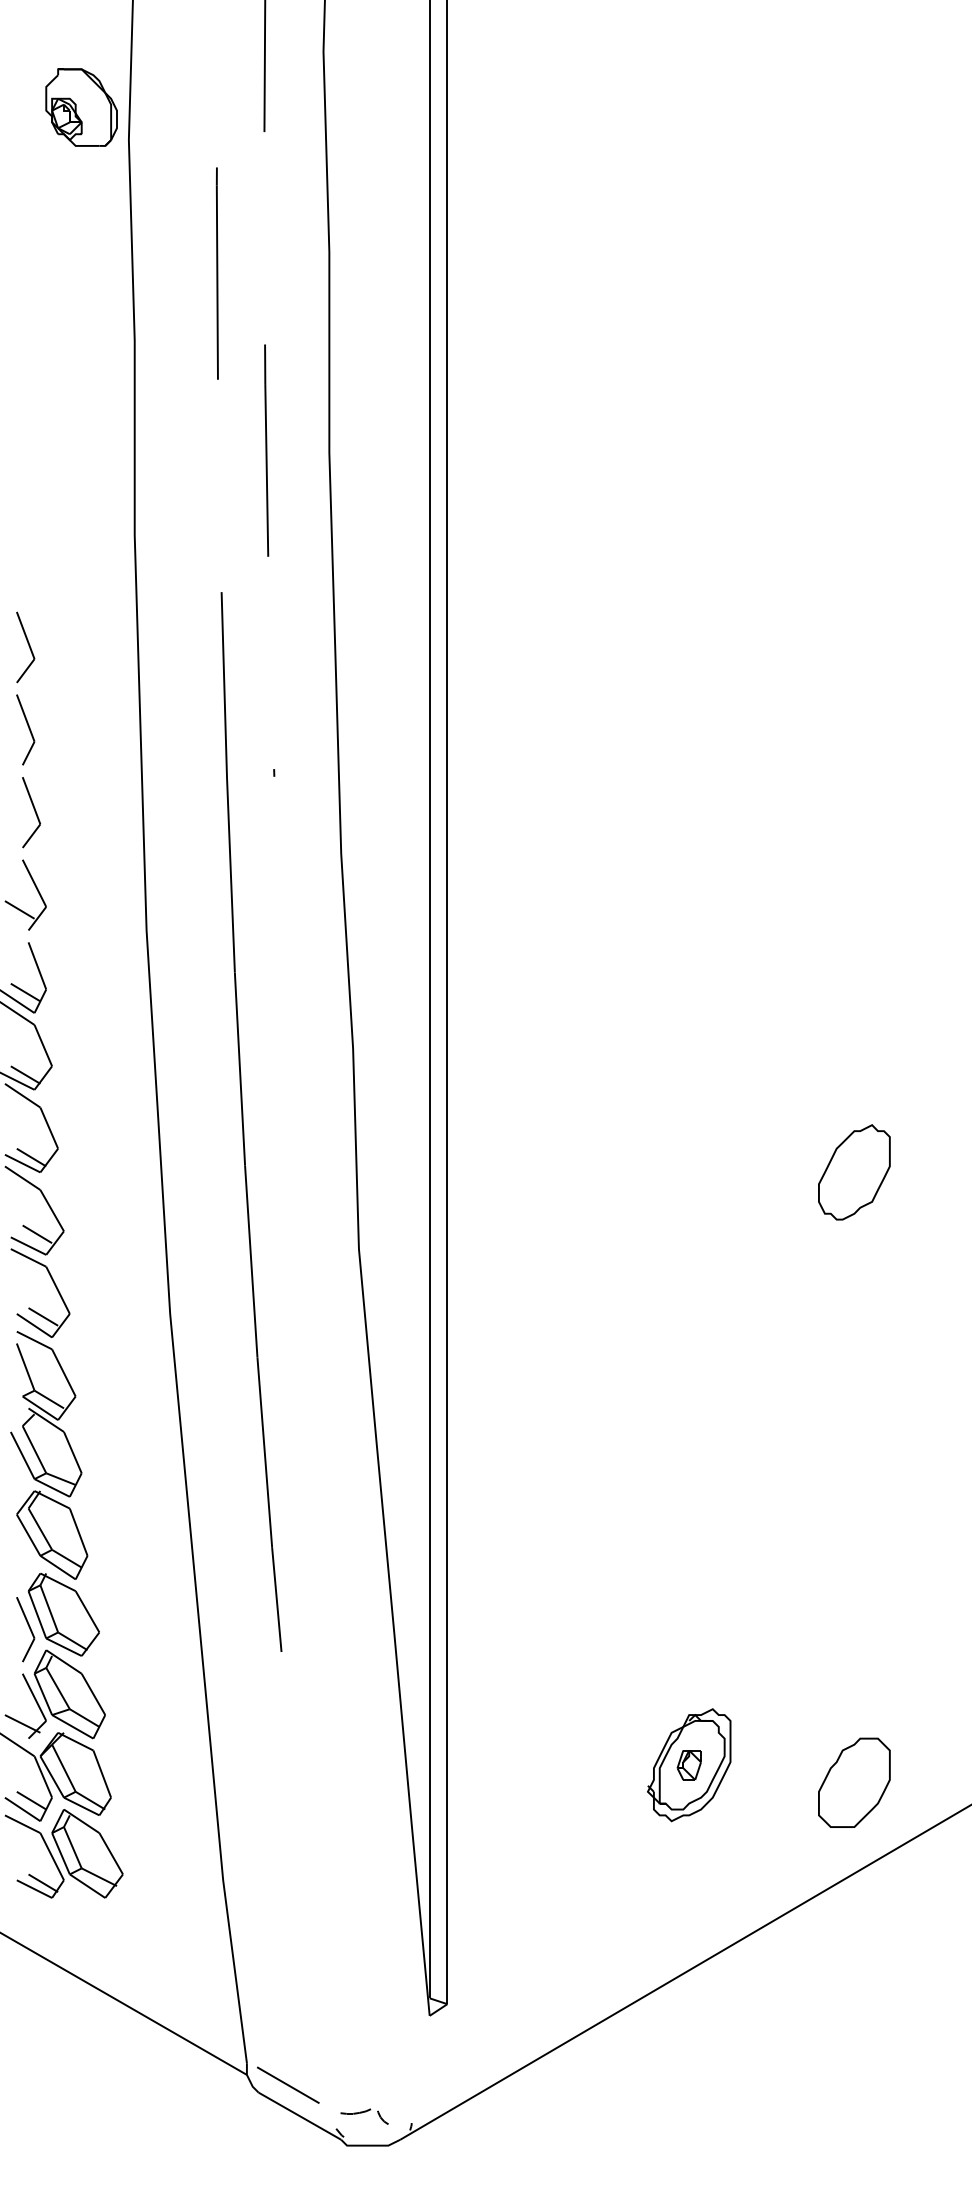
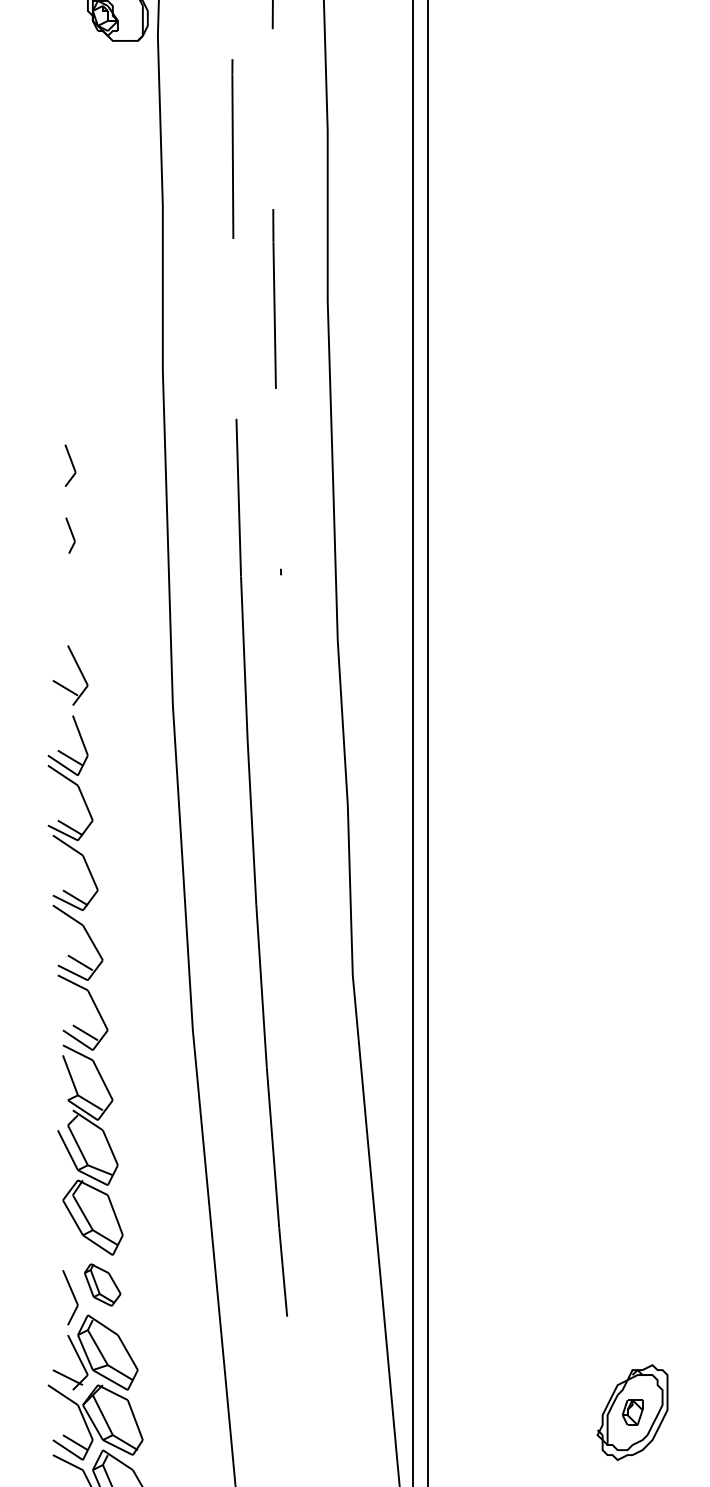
part: (25, 647) -> (70, 465), size x0.7
part: (25, 729) -> (70, 535), size x0.6
part: (31, 812) -> (75, 605), removed
part: (63, 1614) -> (102, 1284), size x0.6

